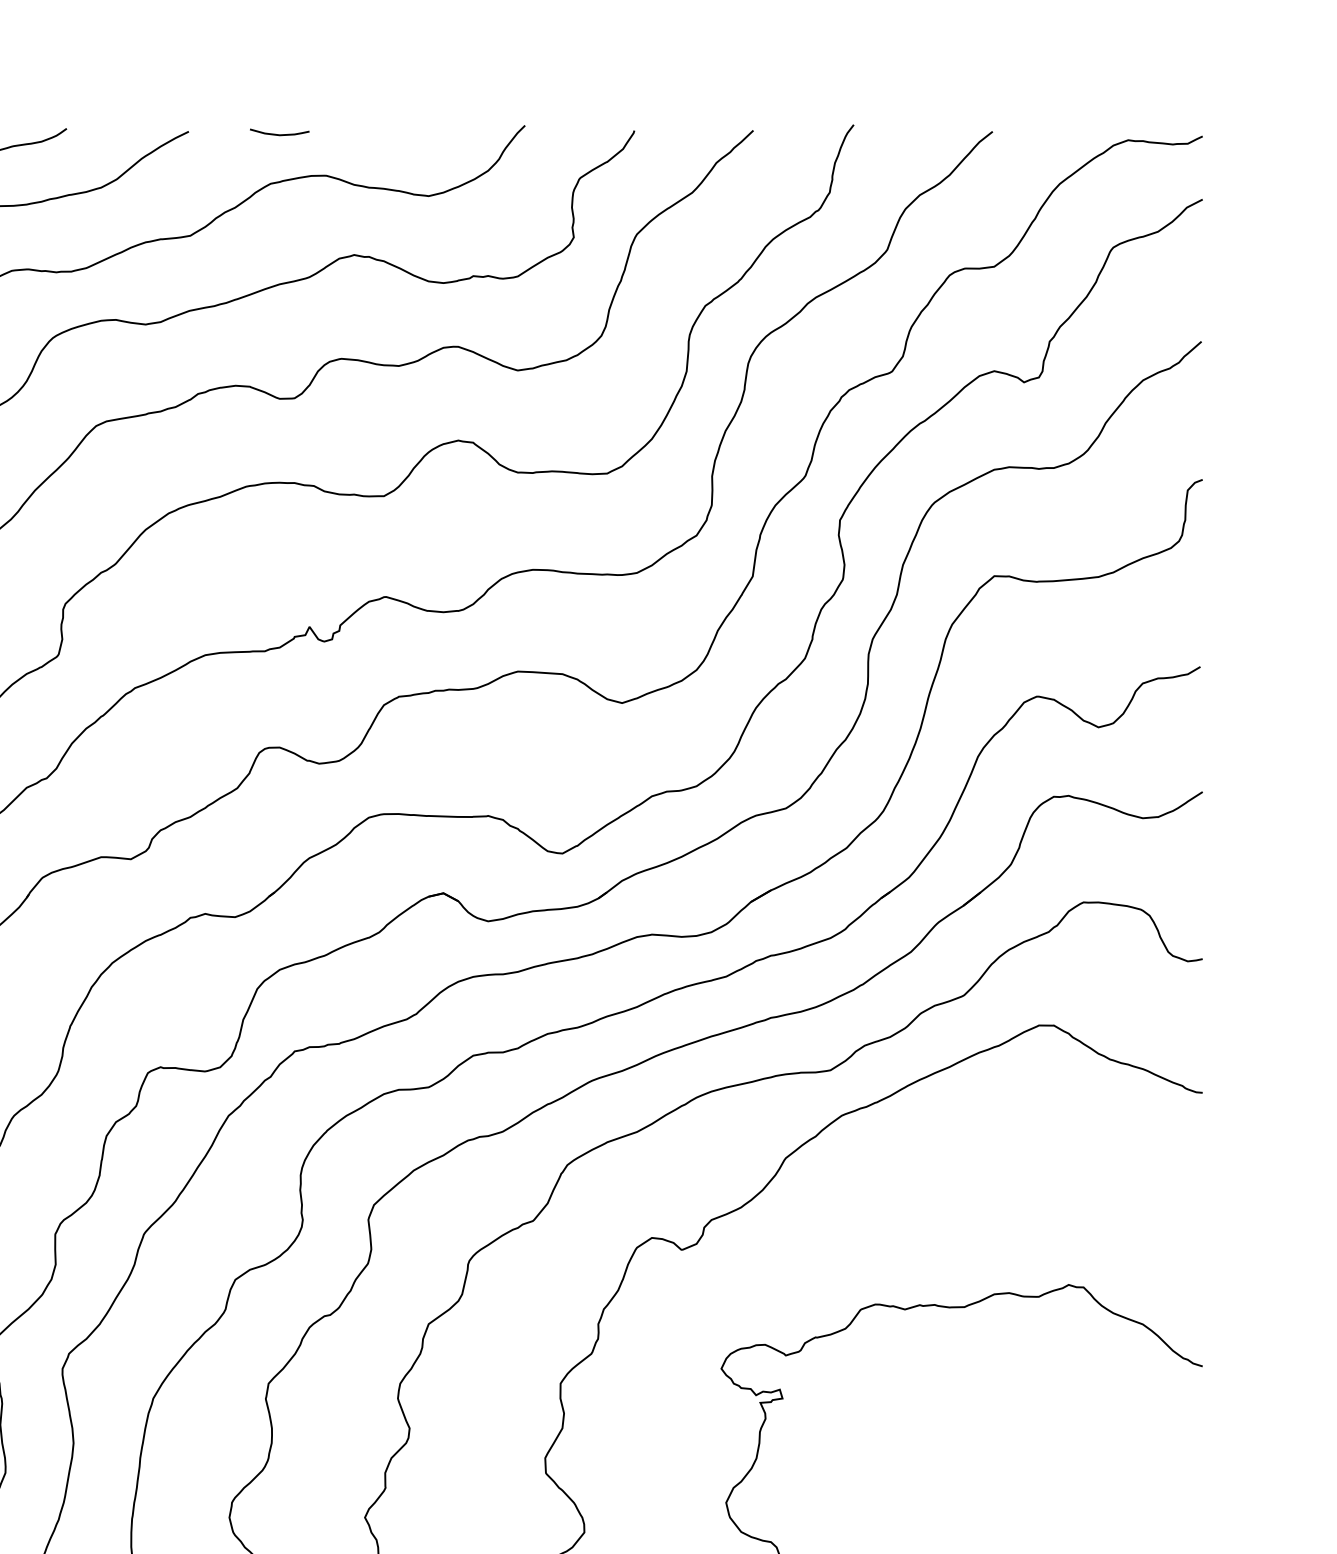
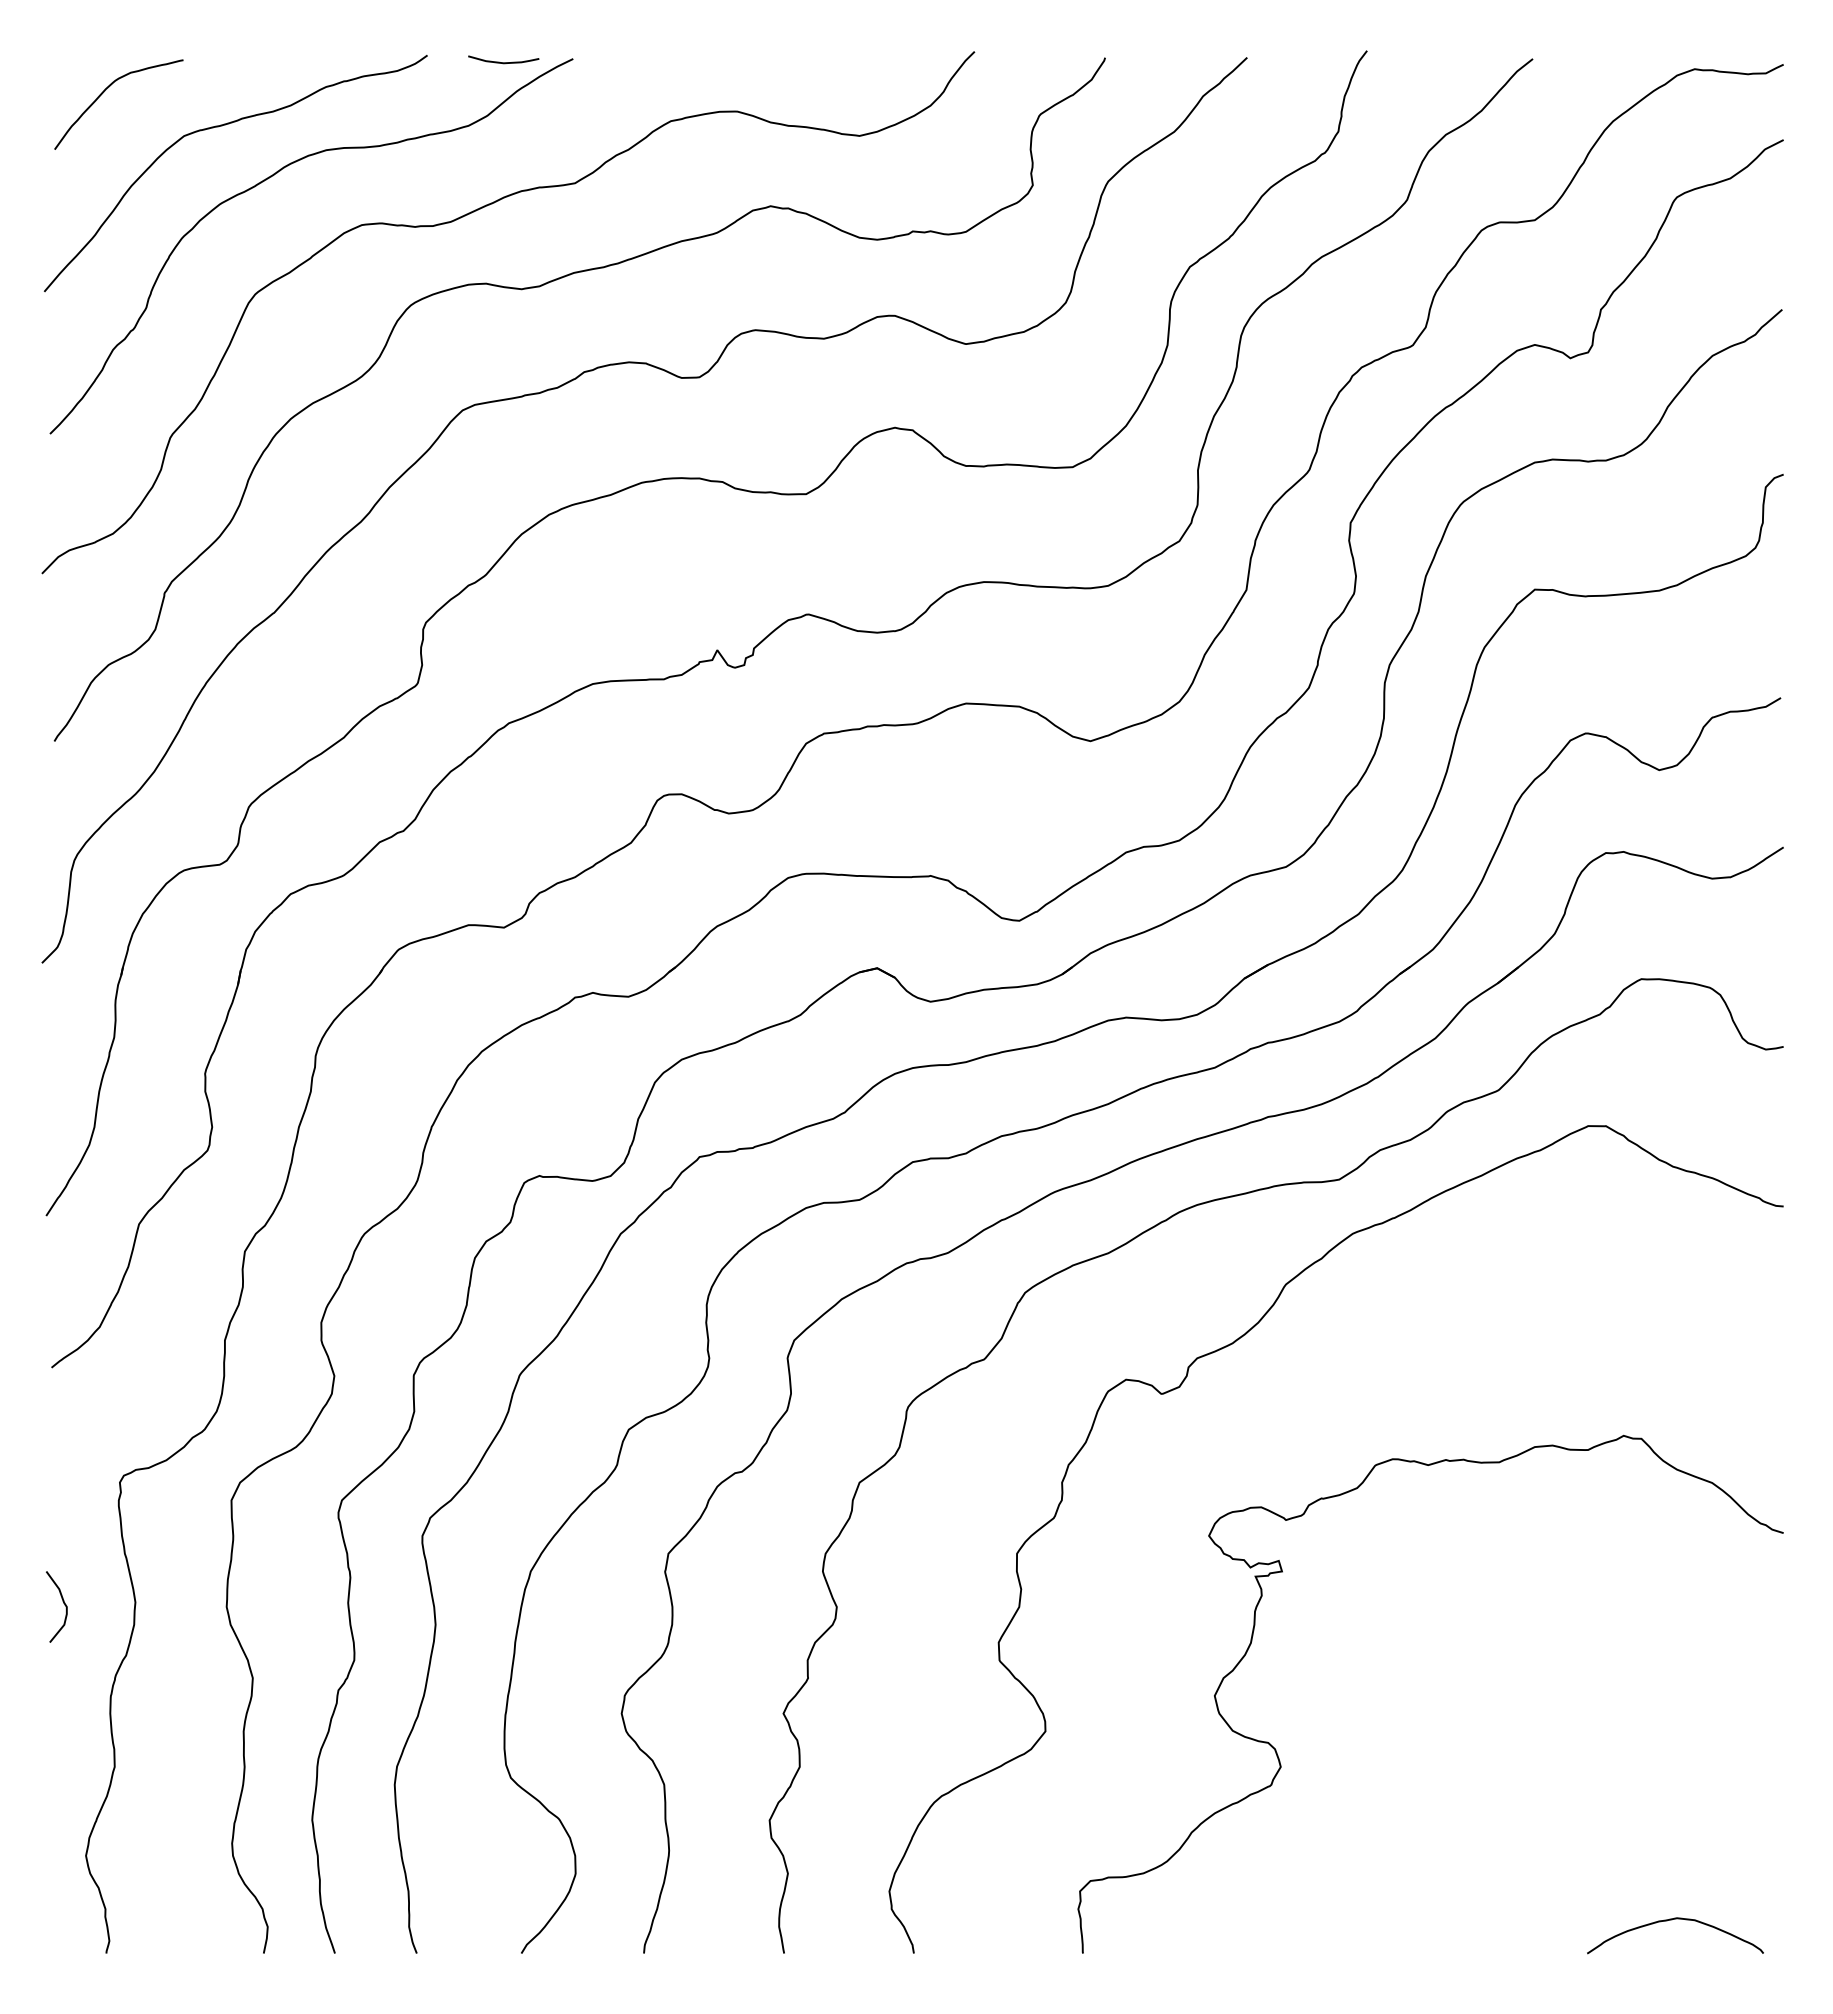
curve: (279, 134) -> (503, 62), moved

